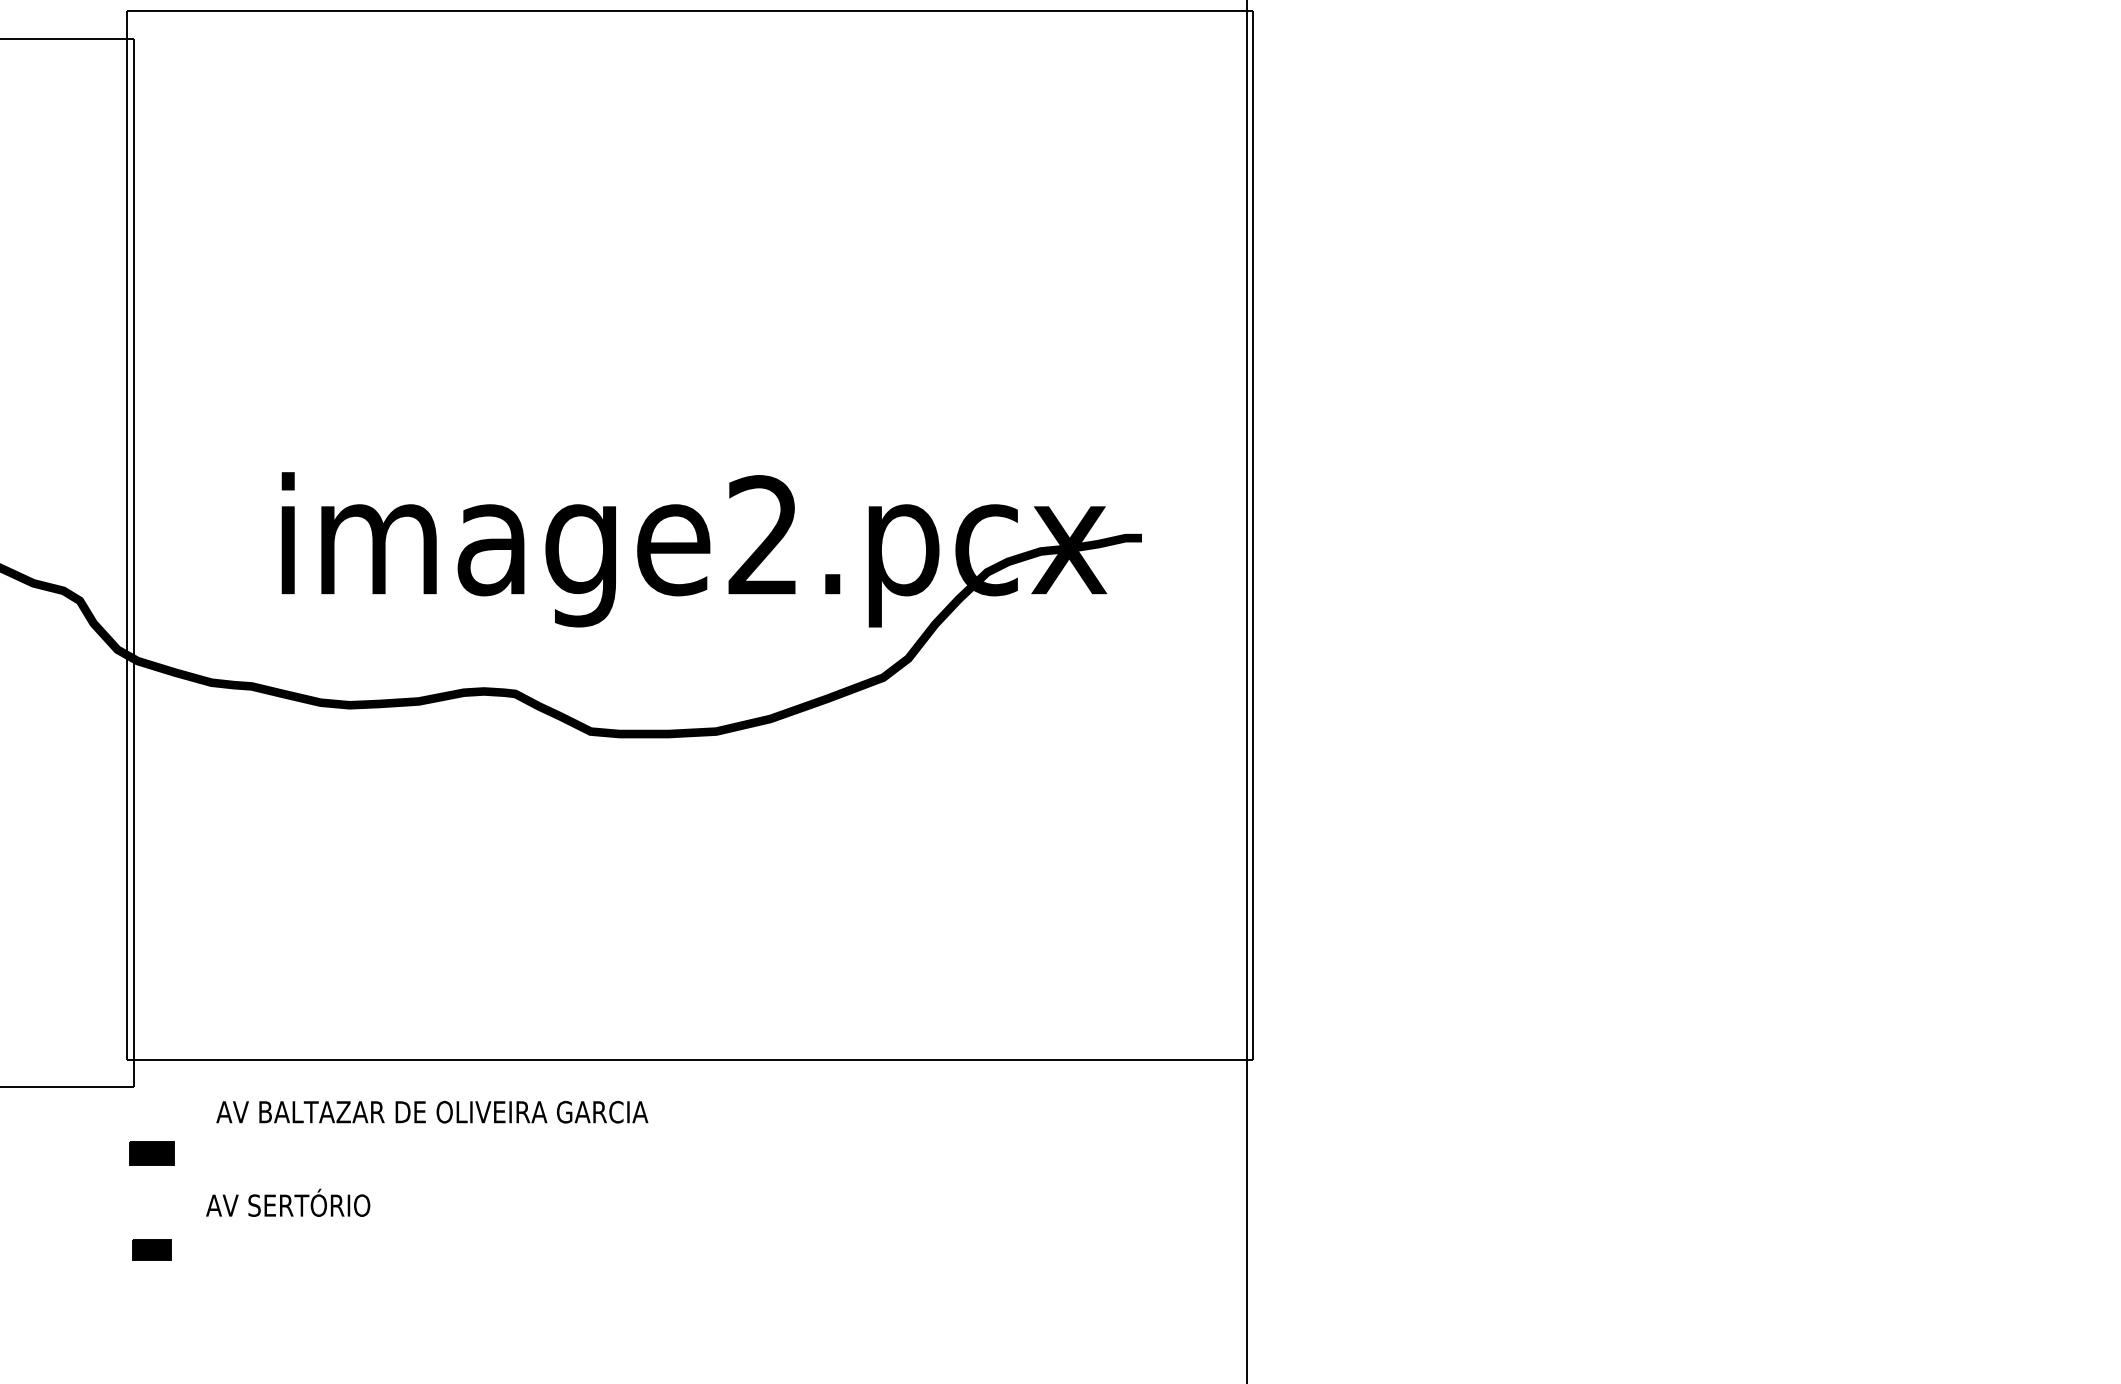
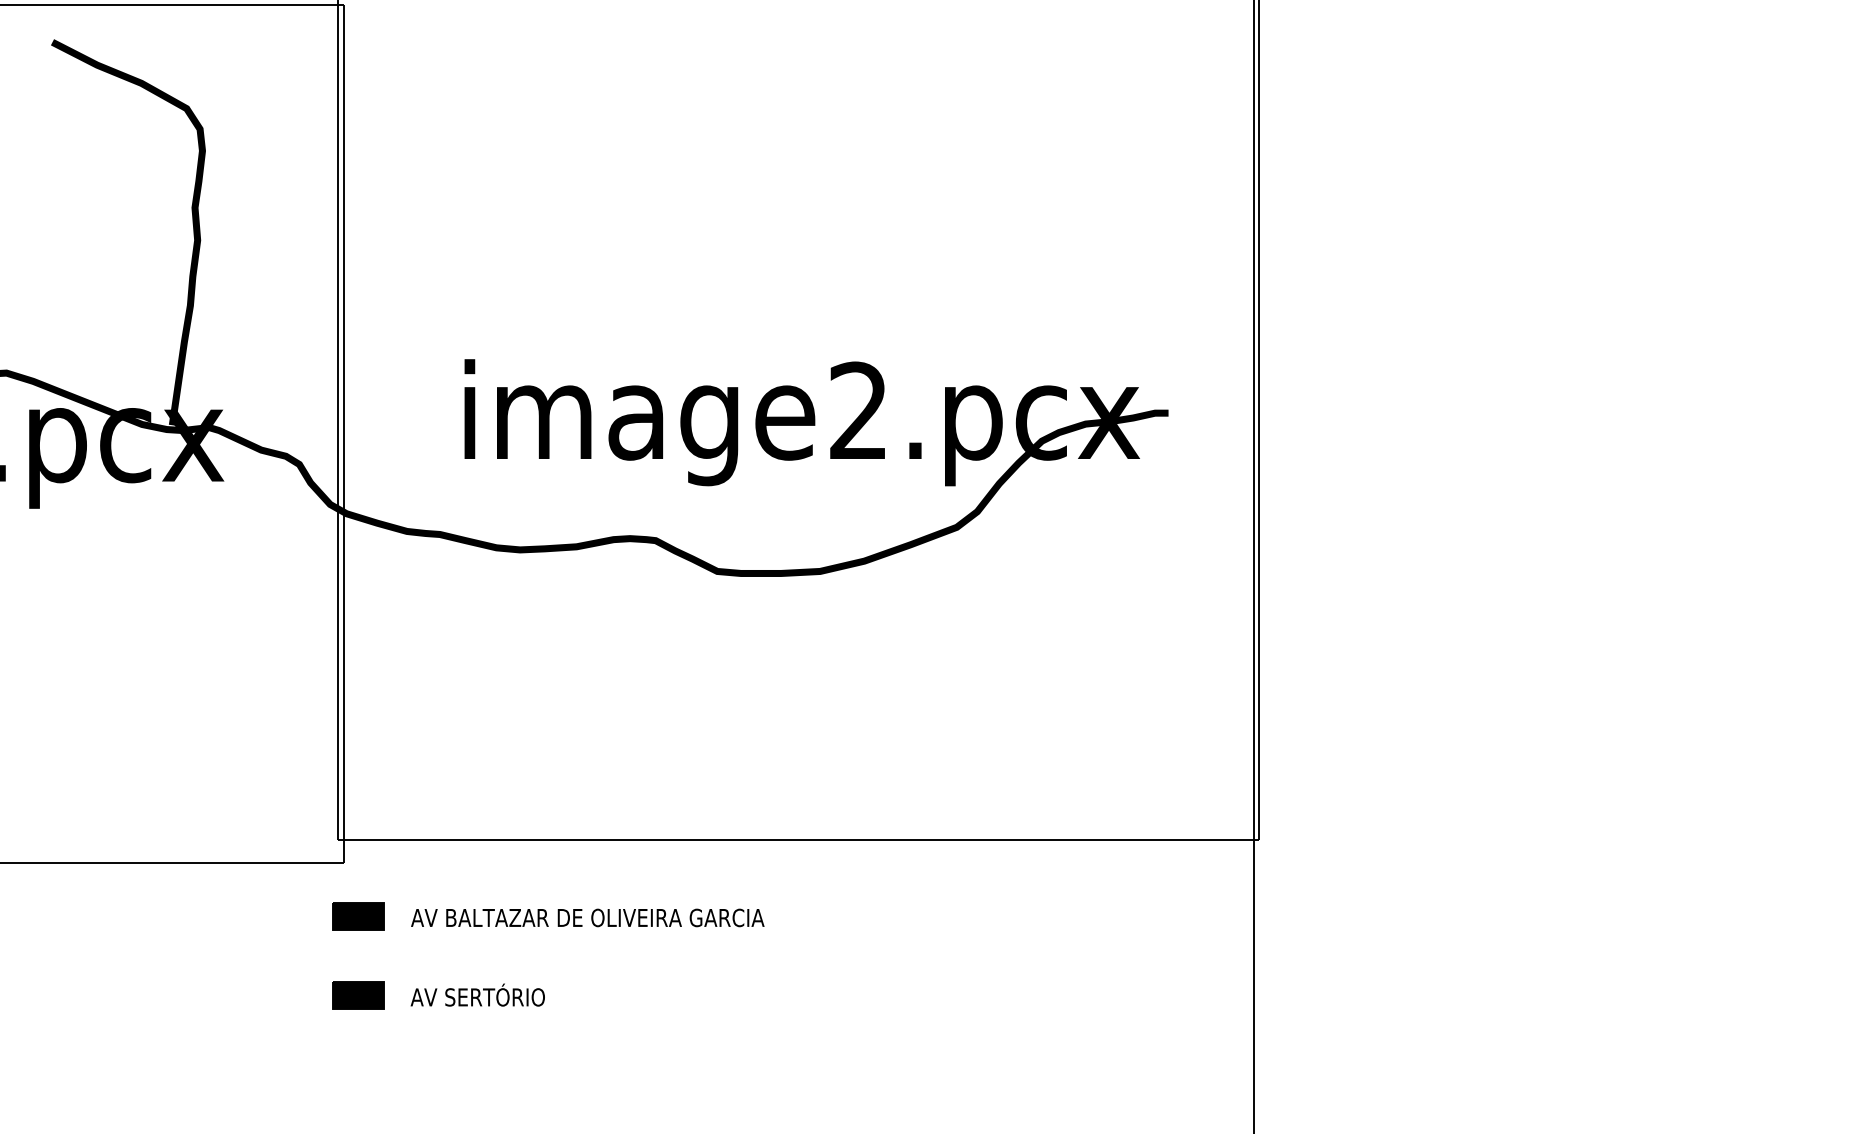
text: (431, 1111) -> (587, 917), moved
part: (152, 1153) -> (358, 916), size x1.43
text: (287, 1202) -> (477, 994), moved
part: (152, 1249) -> (358, 995), size x1.67

